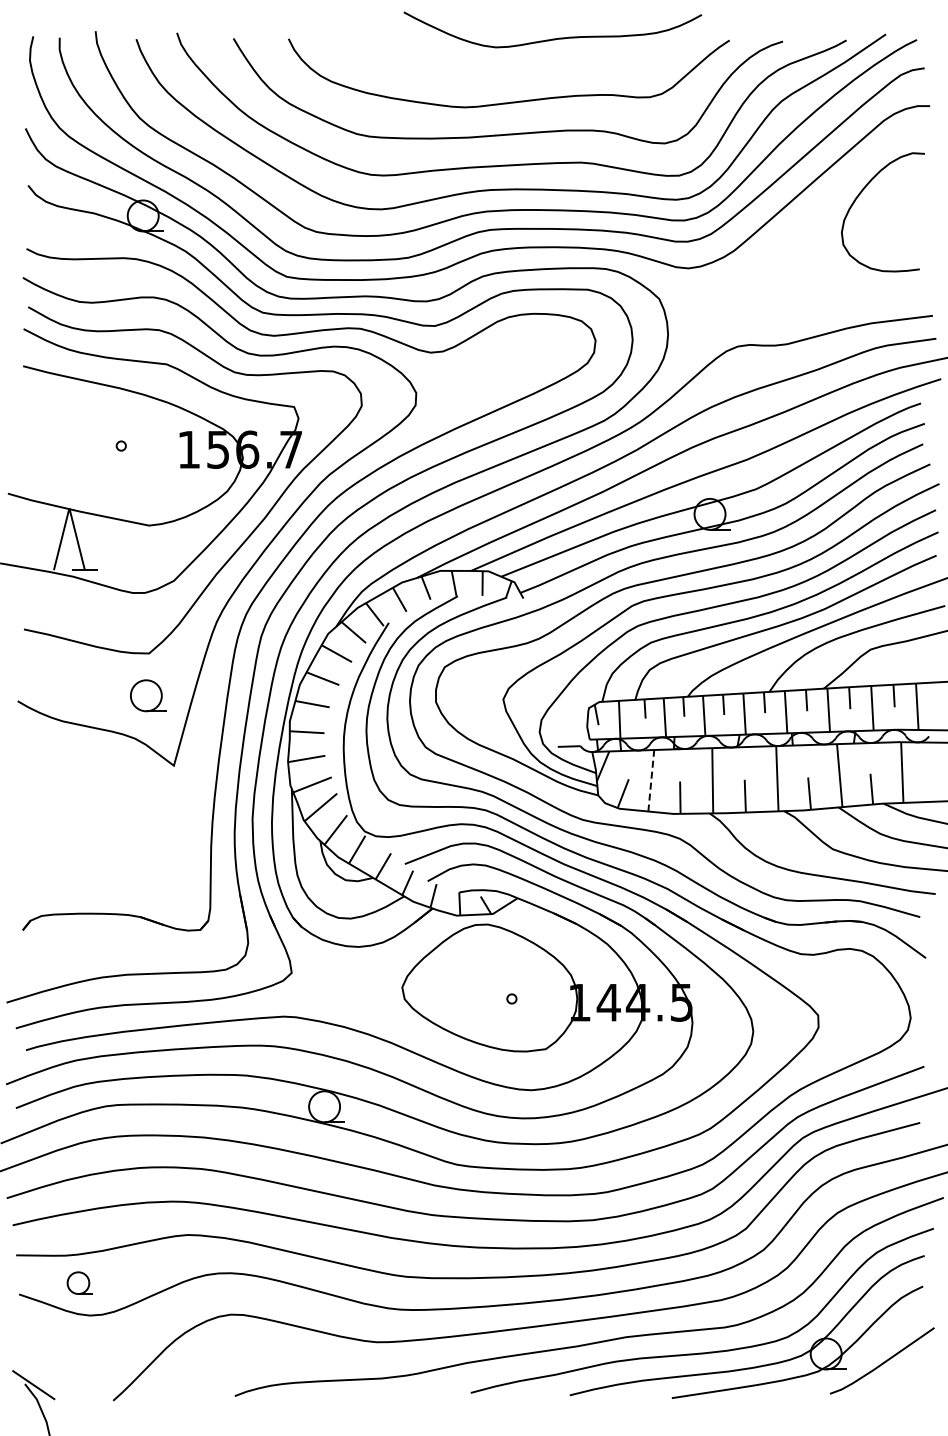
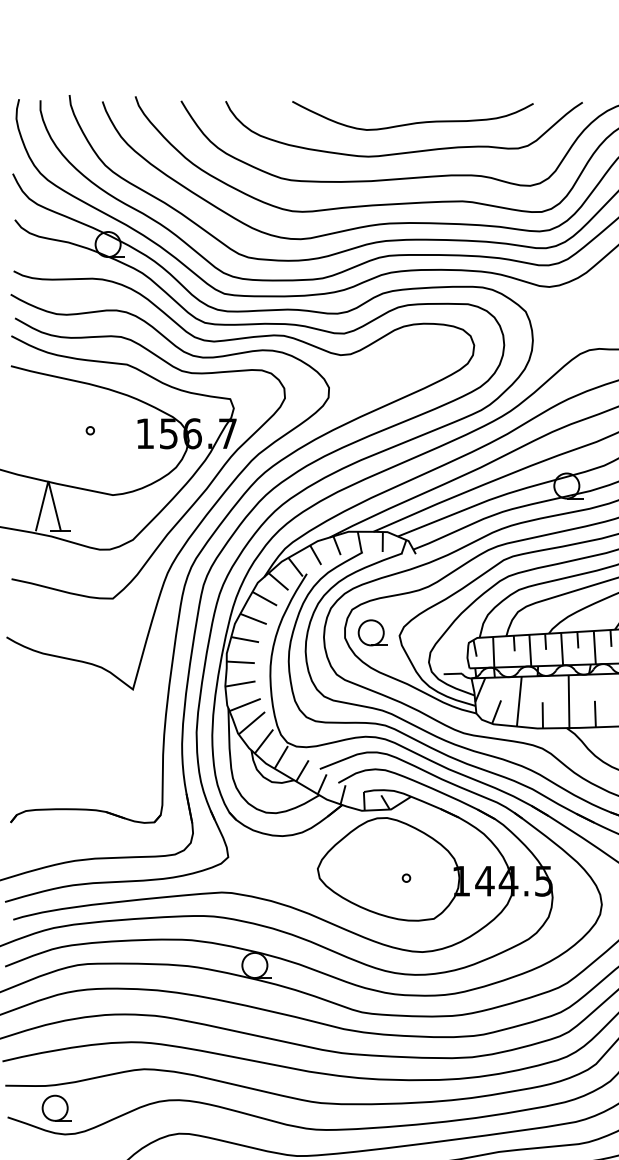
curve: (552, 38) -> (412, 122), moved
part: (148, 695) -> (372, 632), moved
line: (651, 780) -> (519, 701), dashed -> solid
part: (79, 1282) -> (56, 1107), size x1.43

